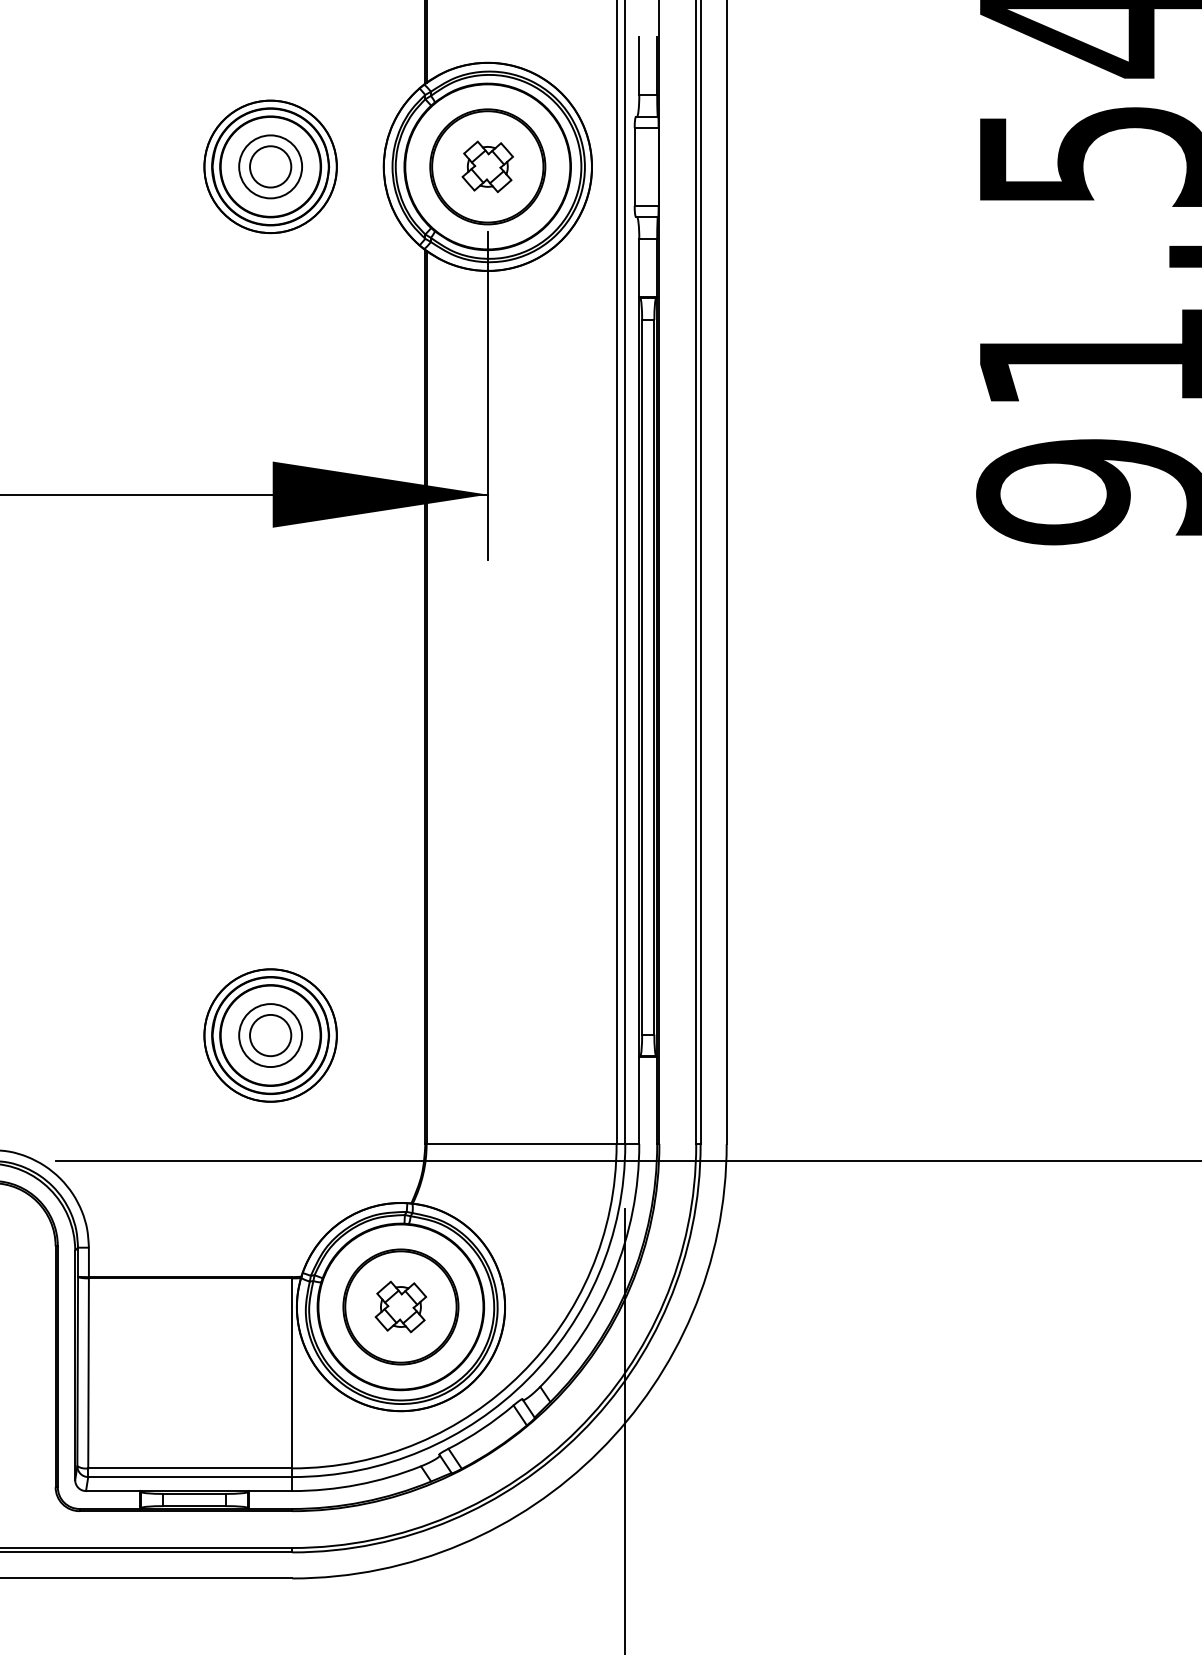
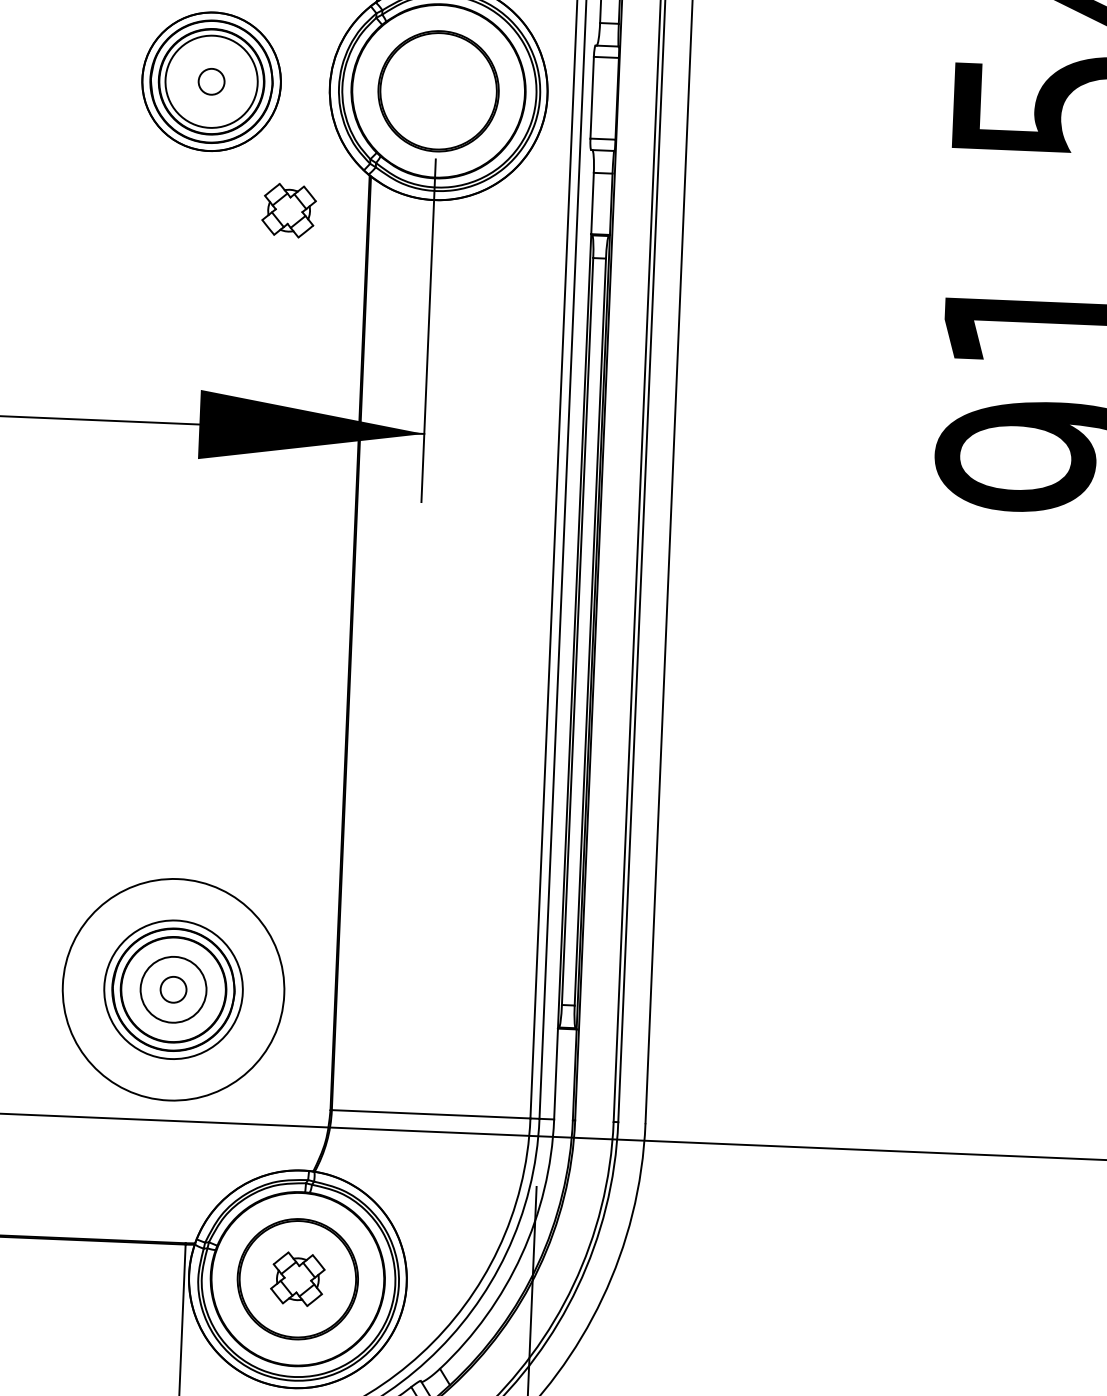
circle: (270, 166) -> (211, 81), size x0.6
circle: (270, 166) -> (211, 81), size x1.4
part: (487, 166) -> (288, 210), moved
circle: (270, 1035) -> (173, 989), size x0.6
circle: (270, 1035) -> (173, 989), size x1.6

